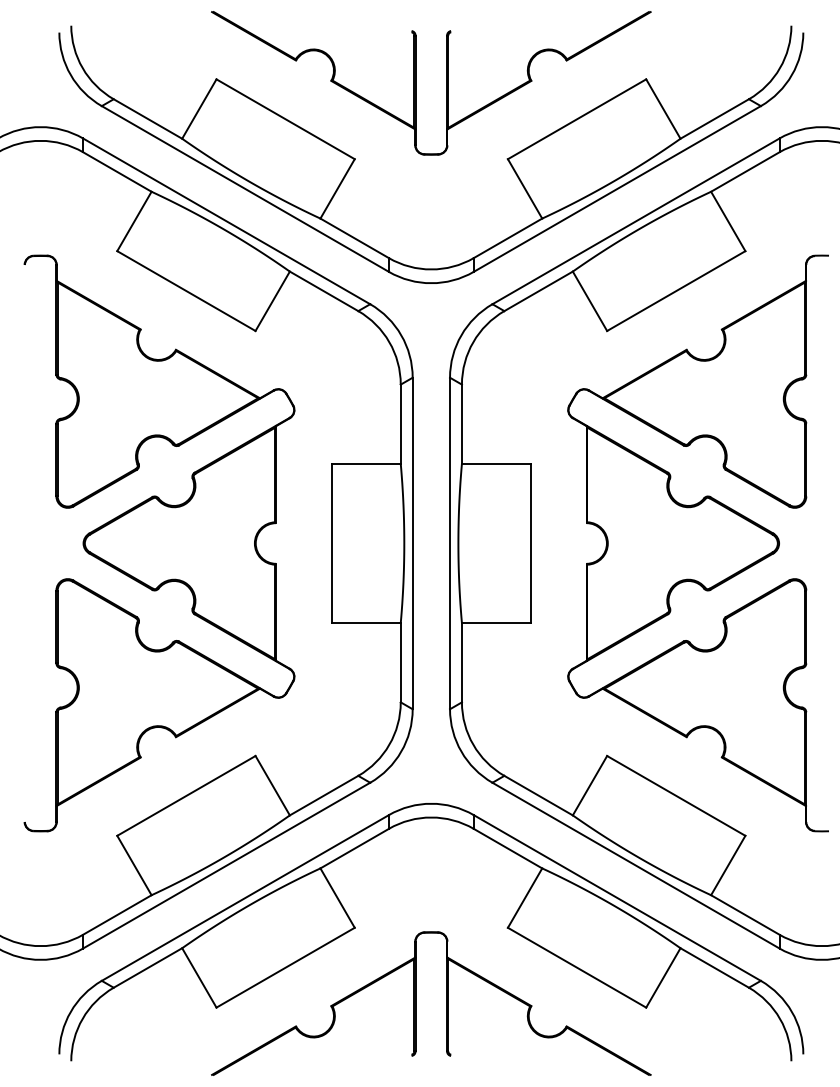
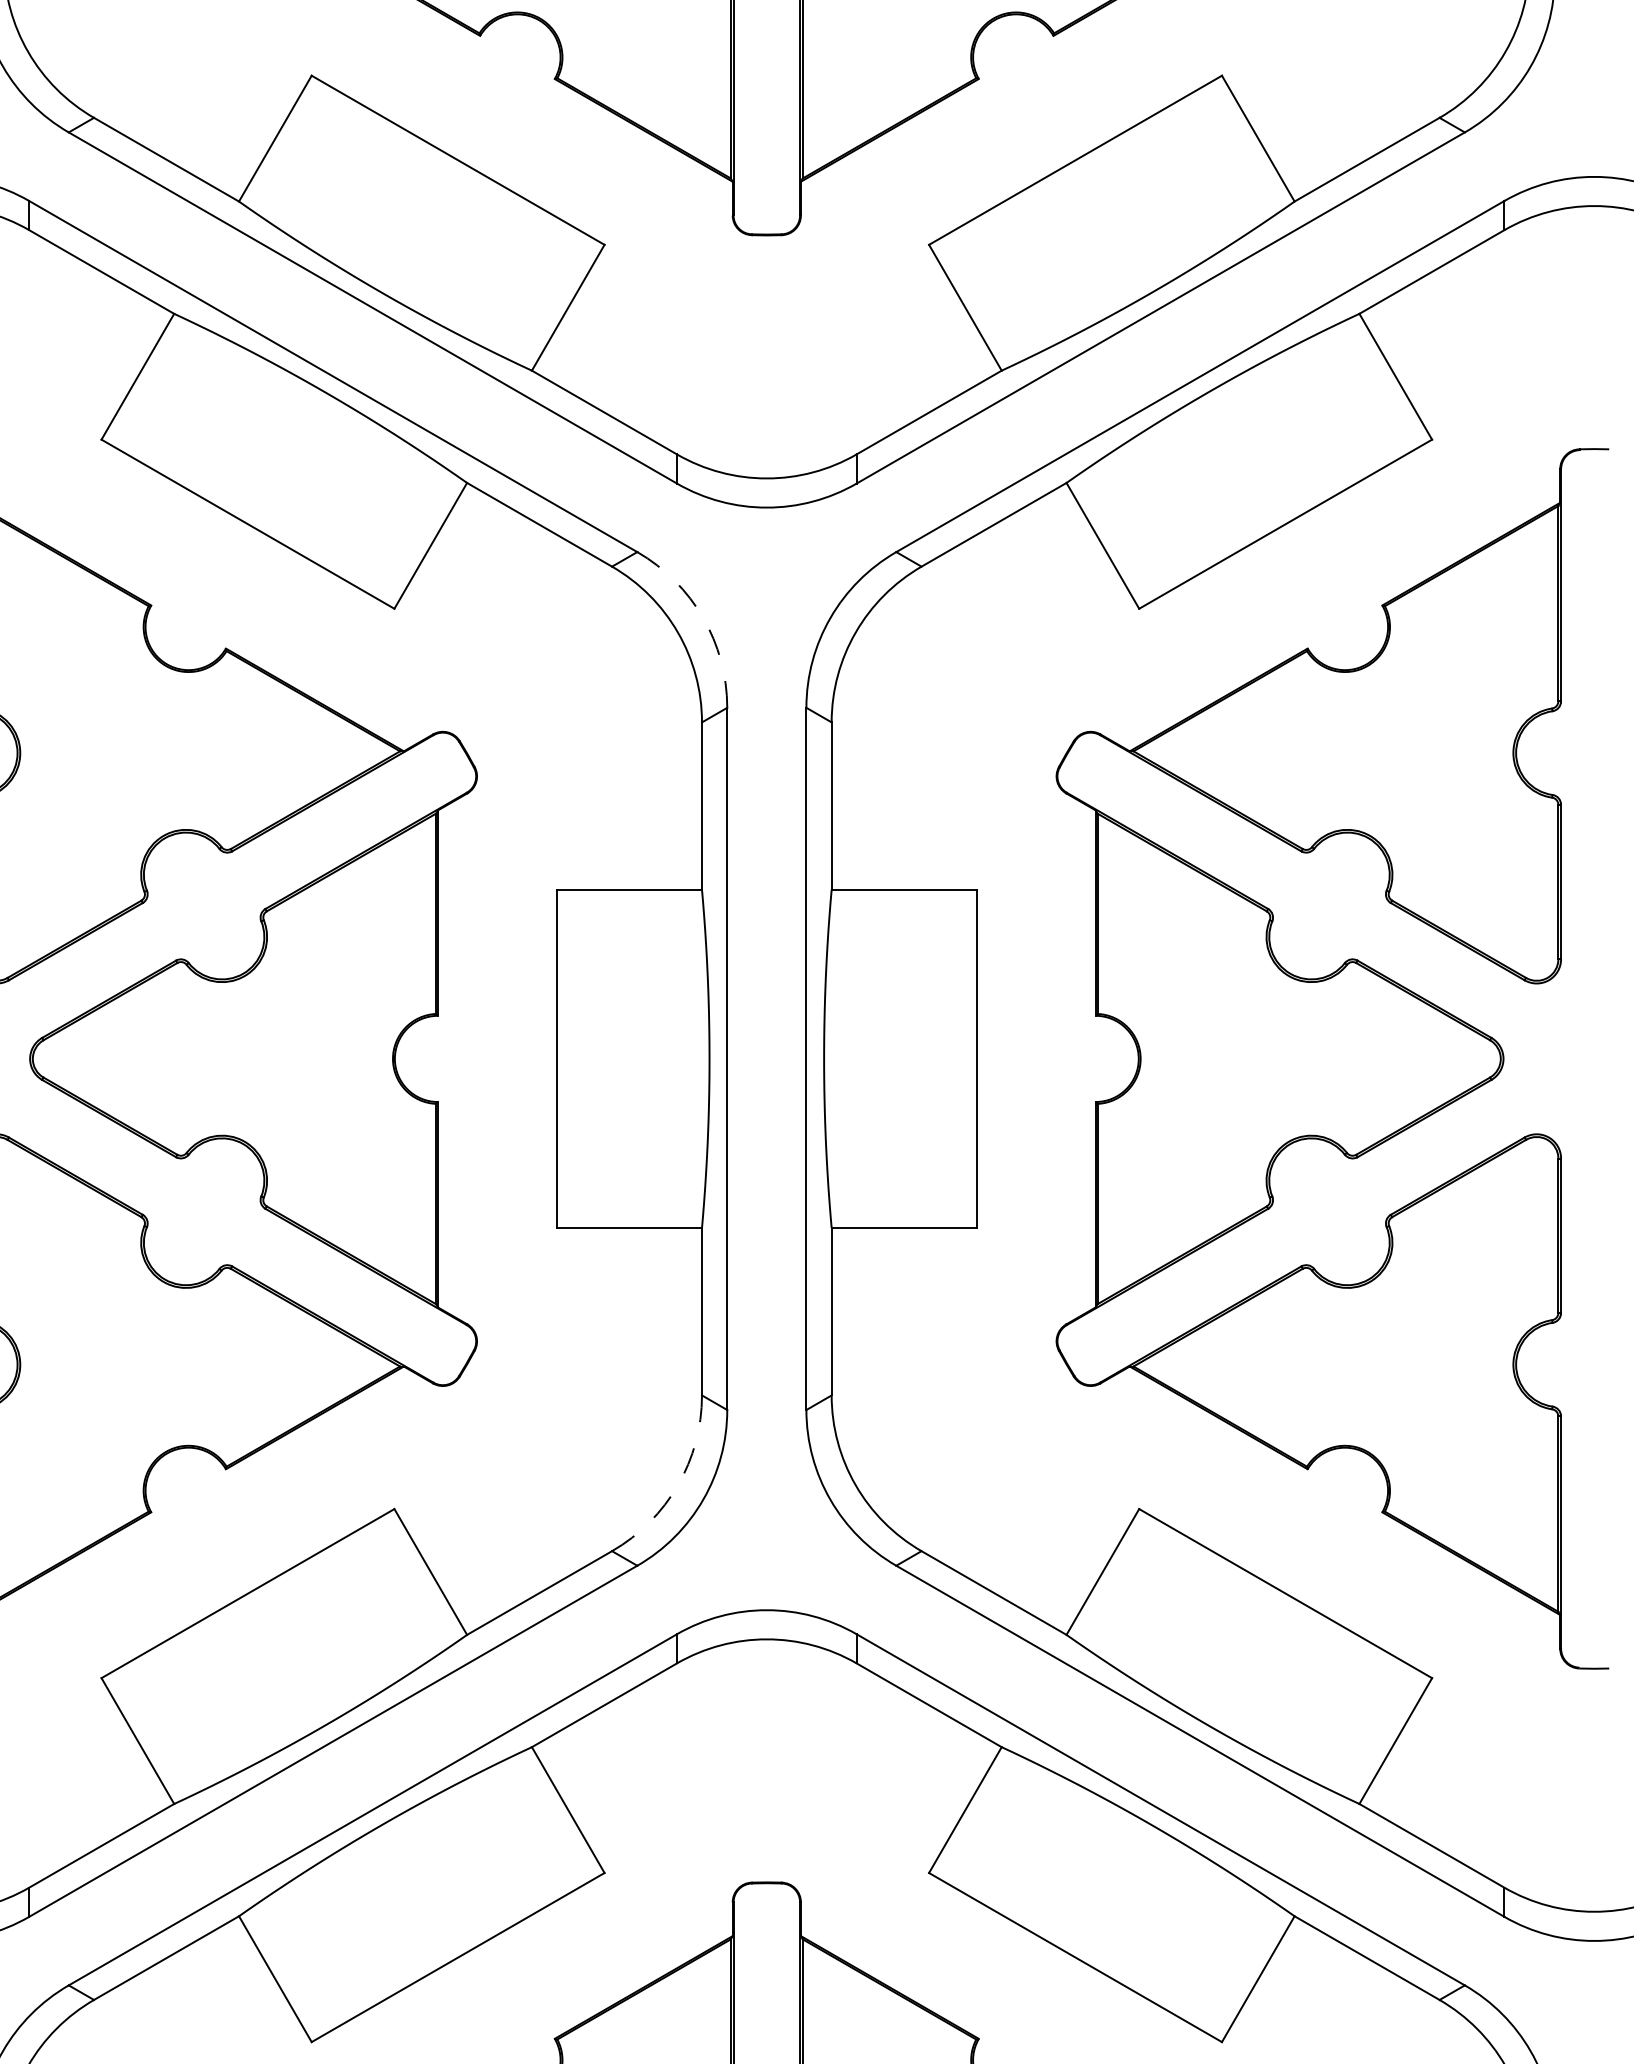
arc: (401, 335) -> (703, 618), solid -> dashed
arc: (389, 744) -> (678, 1484), solid -> dashed

